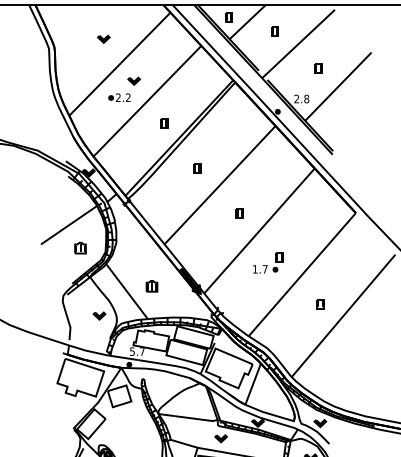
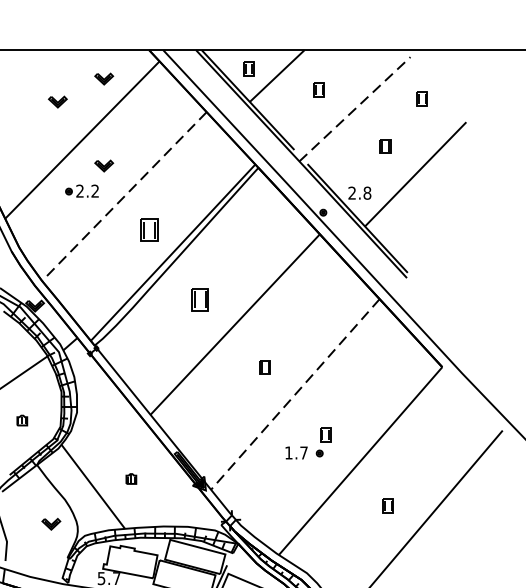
part: (134, 23) -> (104, 77), added
part: (342, 37) -> (421, 99), added
line: (298, 44) -> (354, 109), solid -> dashed
line: (147, 101) -> (124, 196), solid -> dashed
part: (164, 123) -> (150, 230), size x1.6
part: (197, 168) -> (200, 299), size x1.6
line: (259, 231) -> (295, 395), solid -> dashed
part: (80, 247) -> (22, 419), size x0.6
part: (151, 286) -> (130, 479), size x0.6

